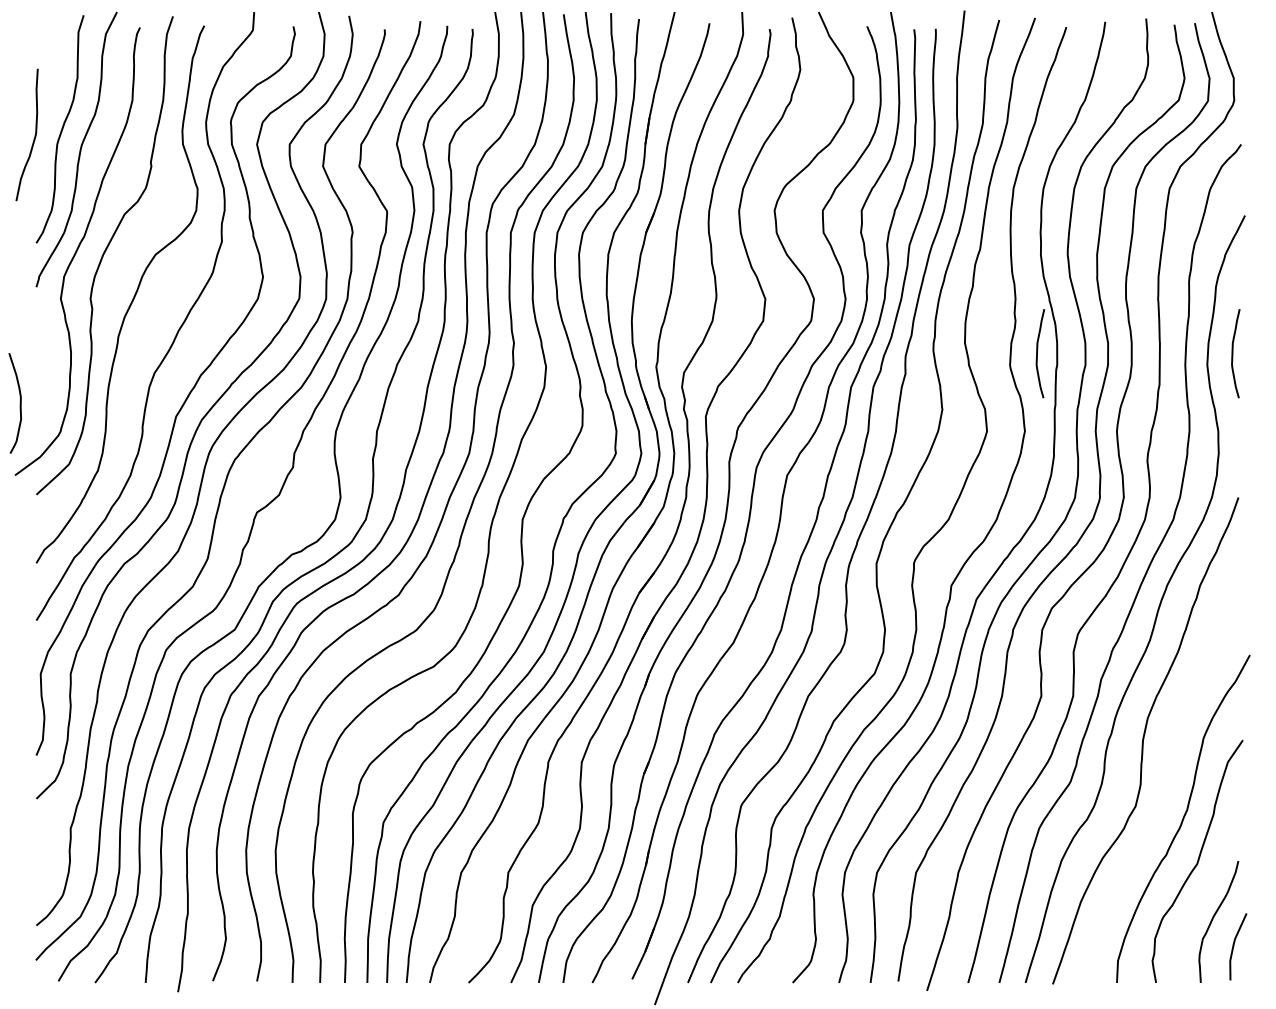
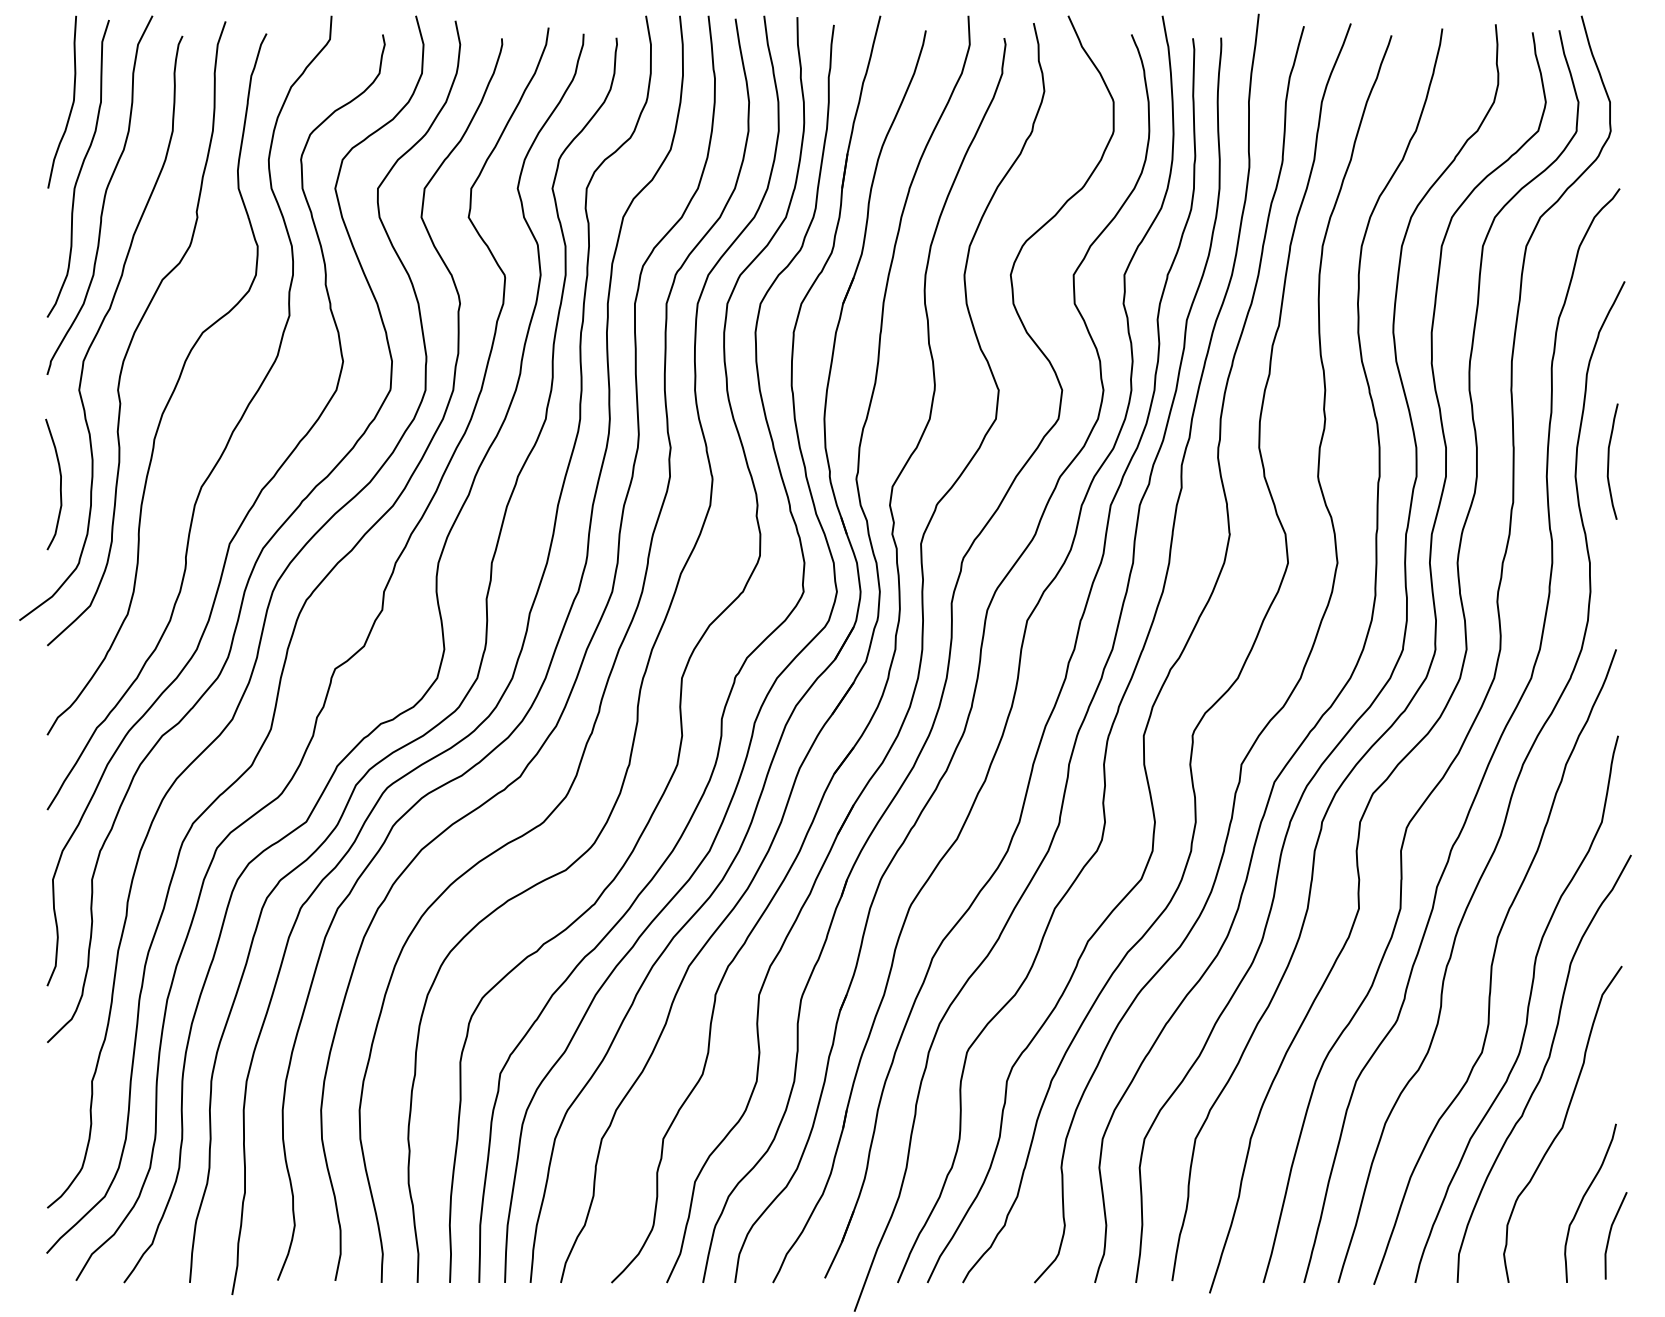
curve: (34, 137) -> (71, 105), moved
curve: (1037, 353) -> (1354, 461), removed
curve: (20, 403) -> (60, 484), moved
curve: (1169, 775) -> (1526, 1012), added

